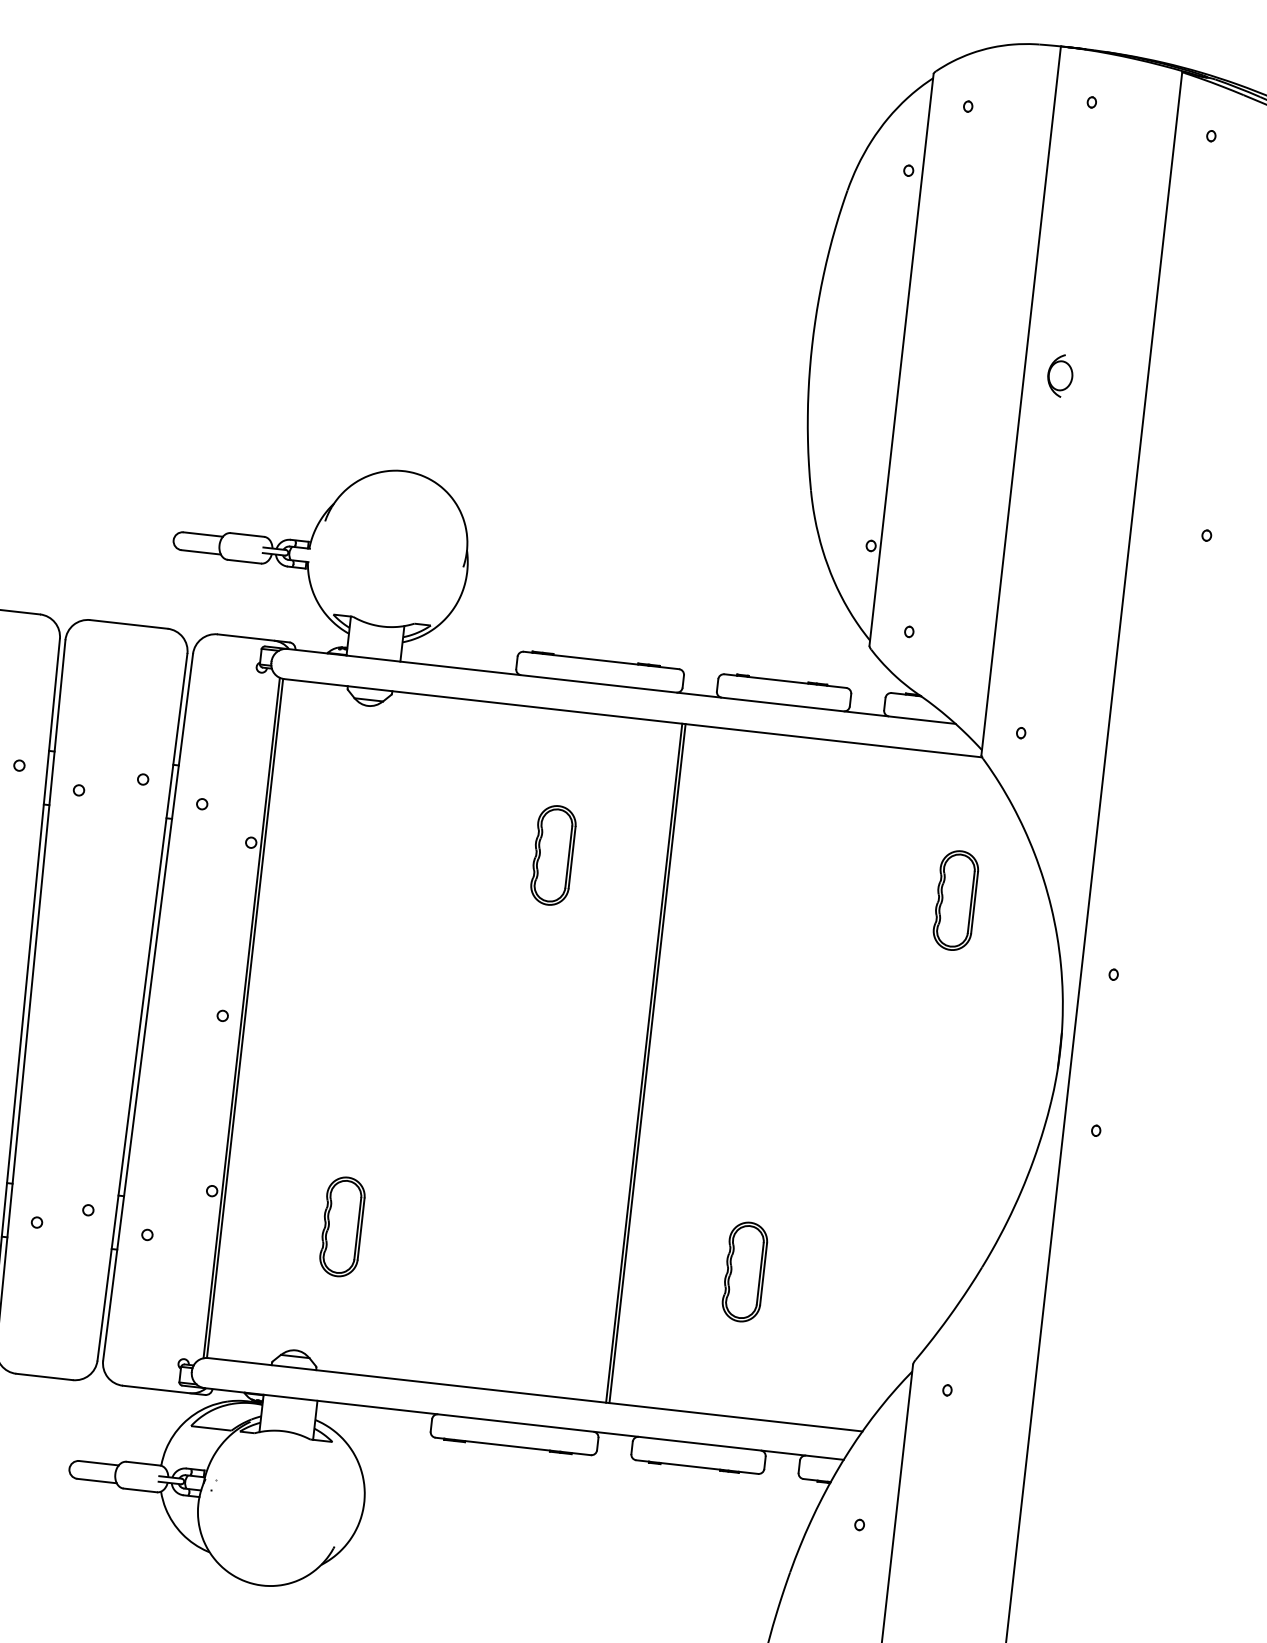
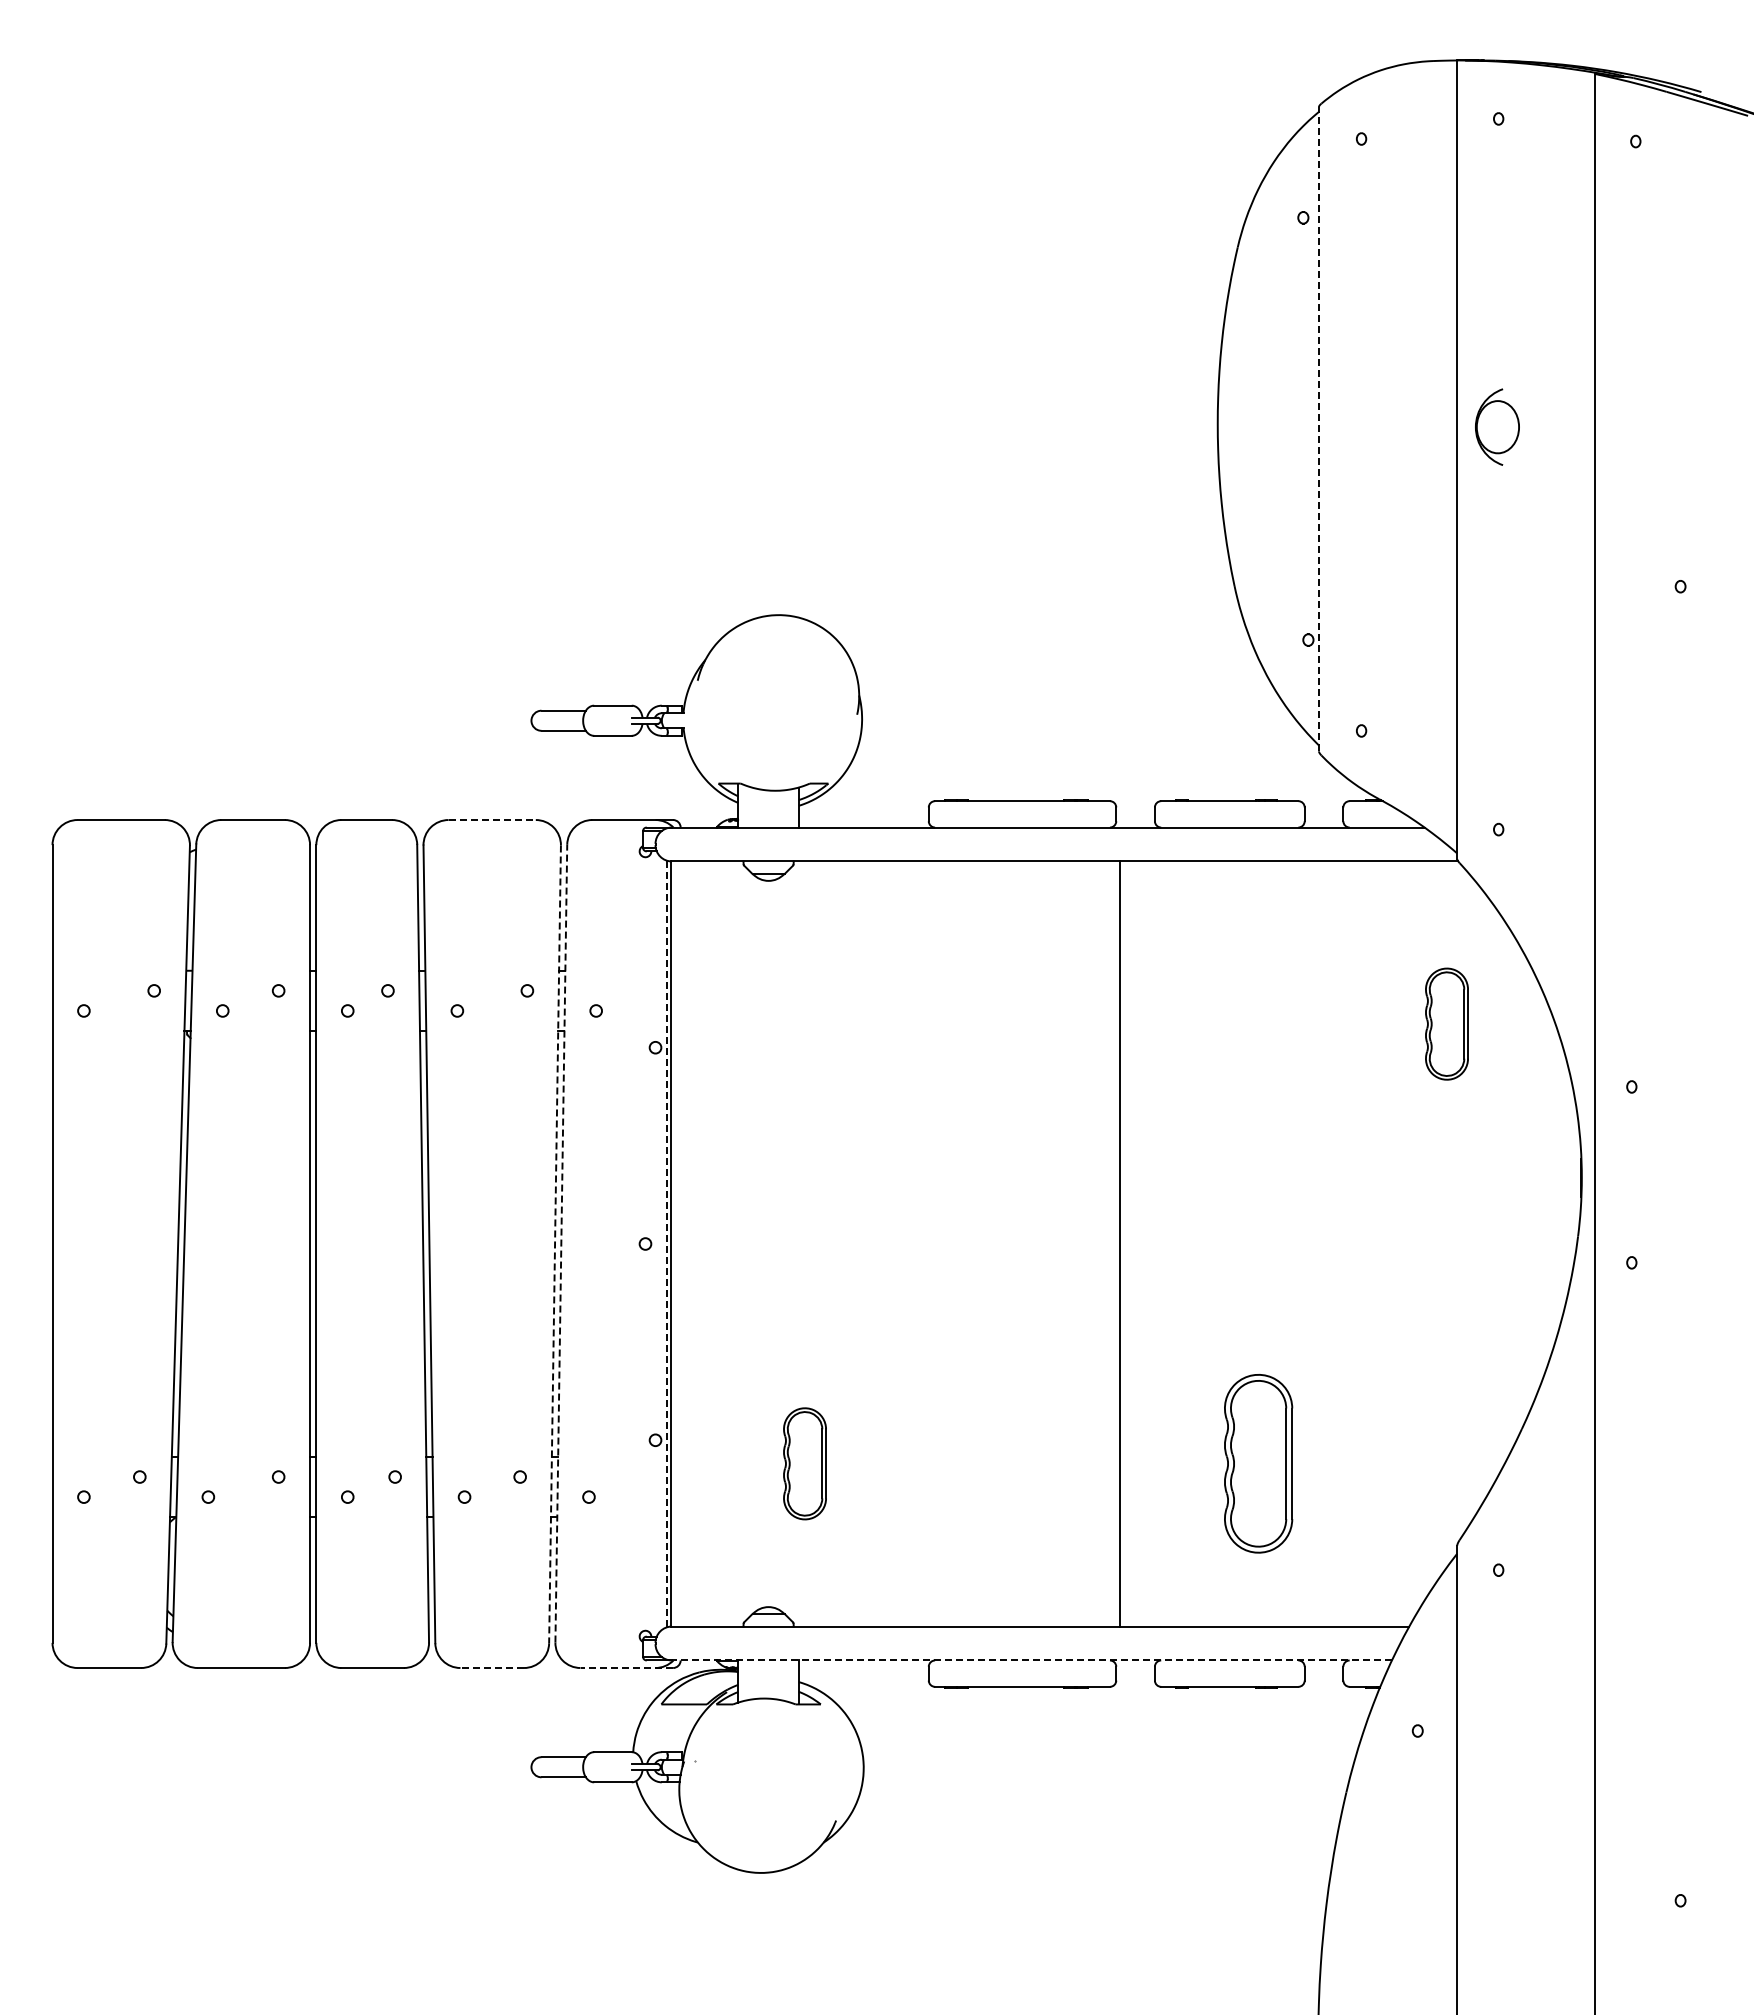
line: (901, 359) -> (1318, 428), solid -> dashed
part: (1060, 375) -> (1497, 426), size x1.6
line: (129, 624) -> (492, 820), solid -> dashed
part: (553, 854) -> (993, 1023), removed
line: (142, 1007) -> (555, 1244), solid -> dashed
line: (148, 1007) -> (561, 1243), solid -> dashed
line: (241, 1018) -> (666, 1244), solid -> dashed
line: (647, 1063) -> (1124, 1243), removed
part: (744, 1271) -> (1258, 1463), size x1.6
line: (44, 1377) -> (492, 1668), solid -> dashed
line: (163, 1390) -> (626, 1668), solid -> dashed
line: (523, 1423) -> (1031, 1660), solid -> dashed

